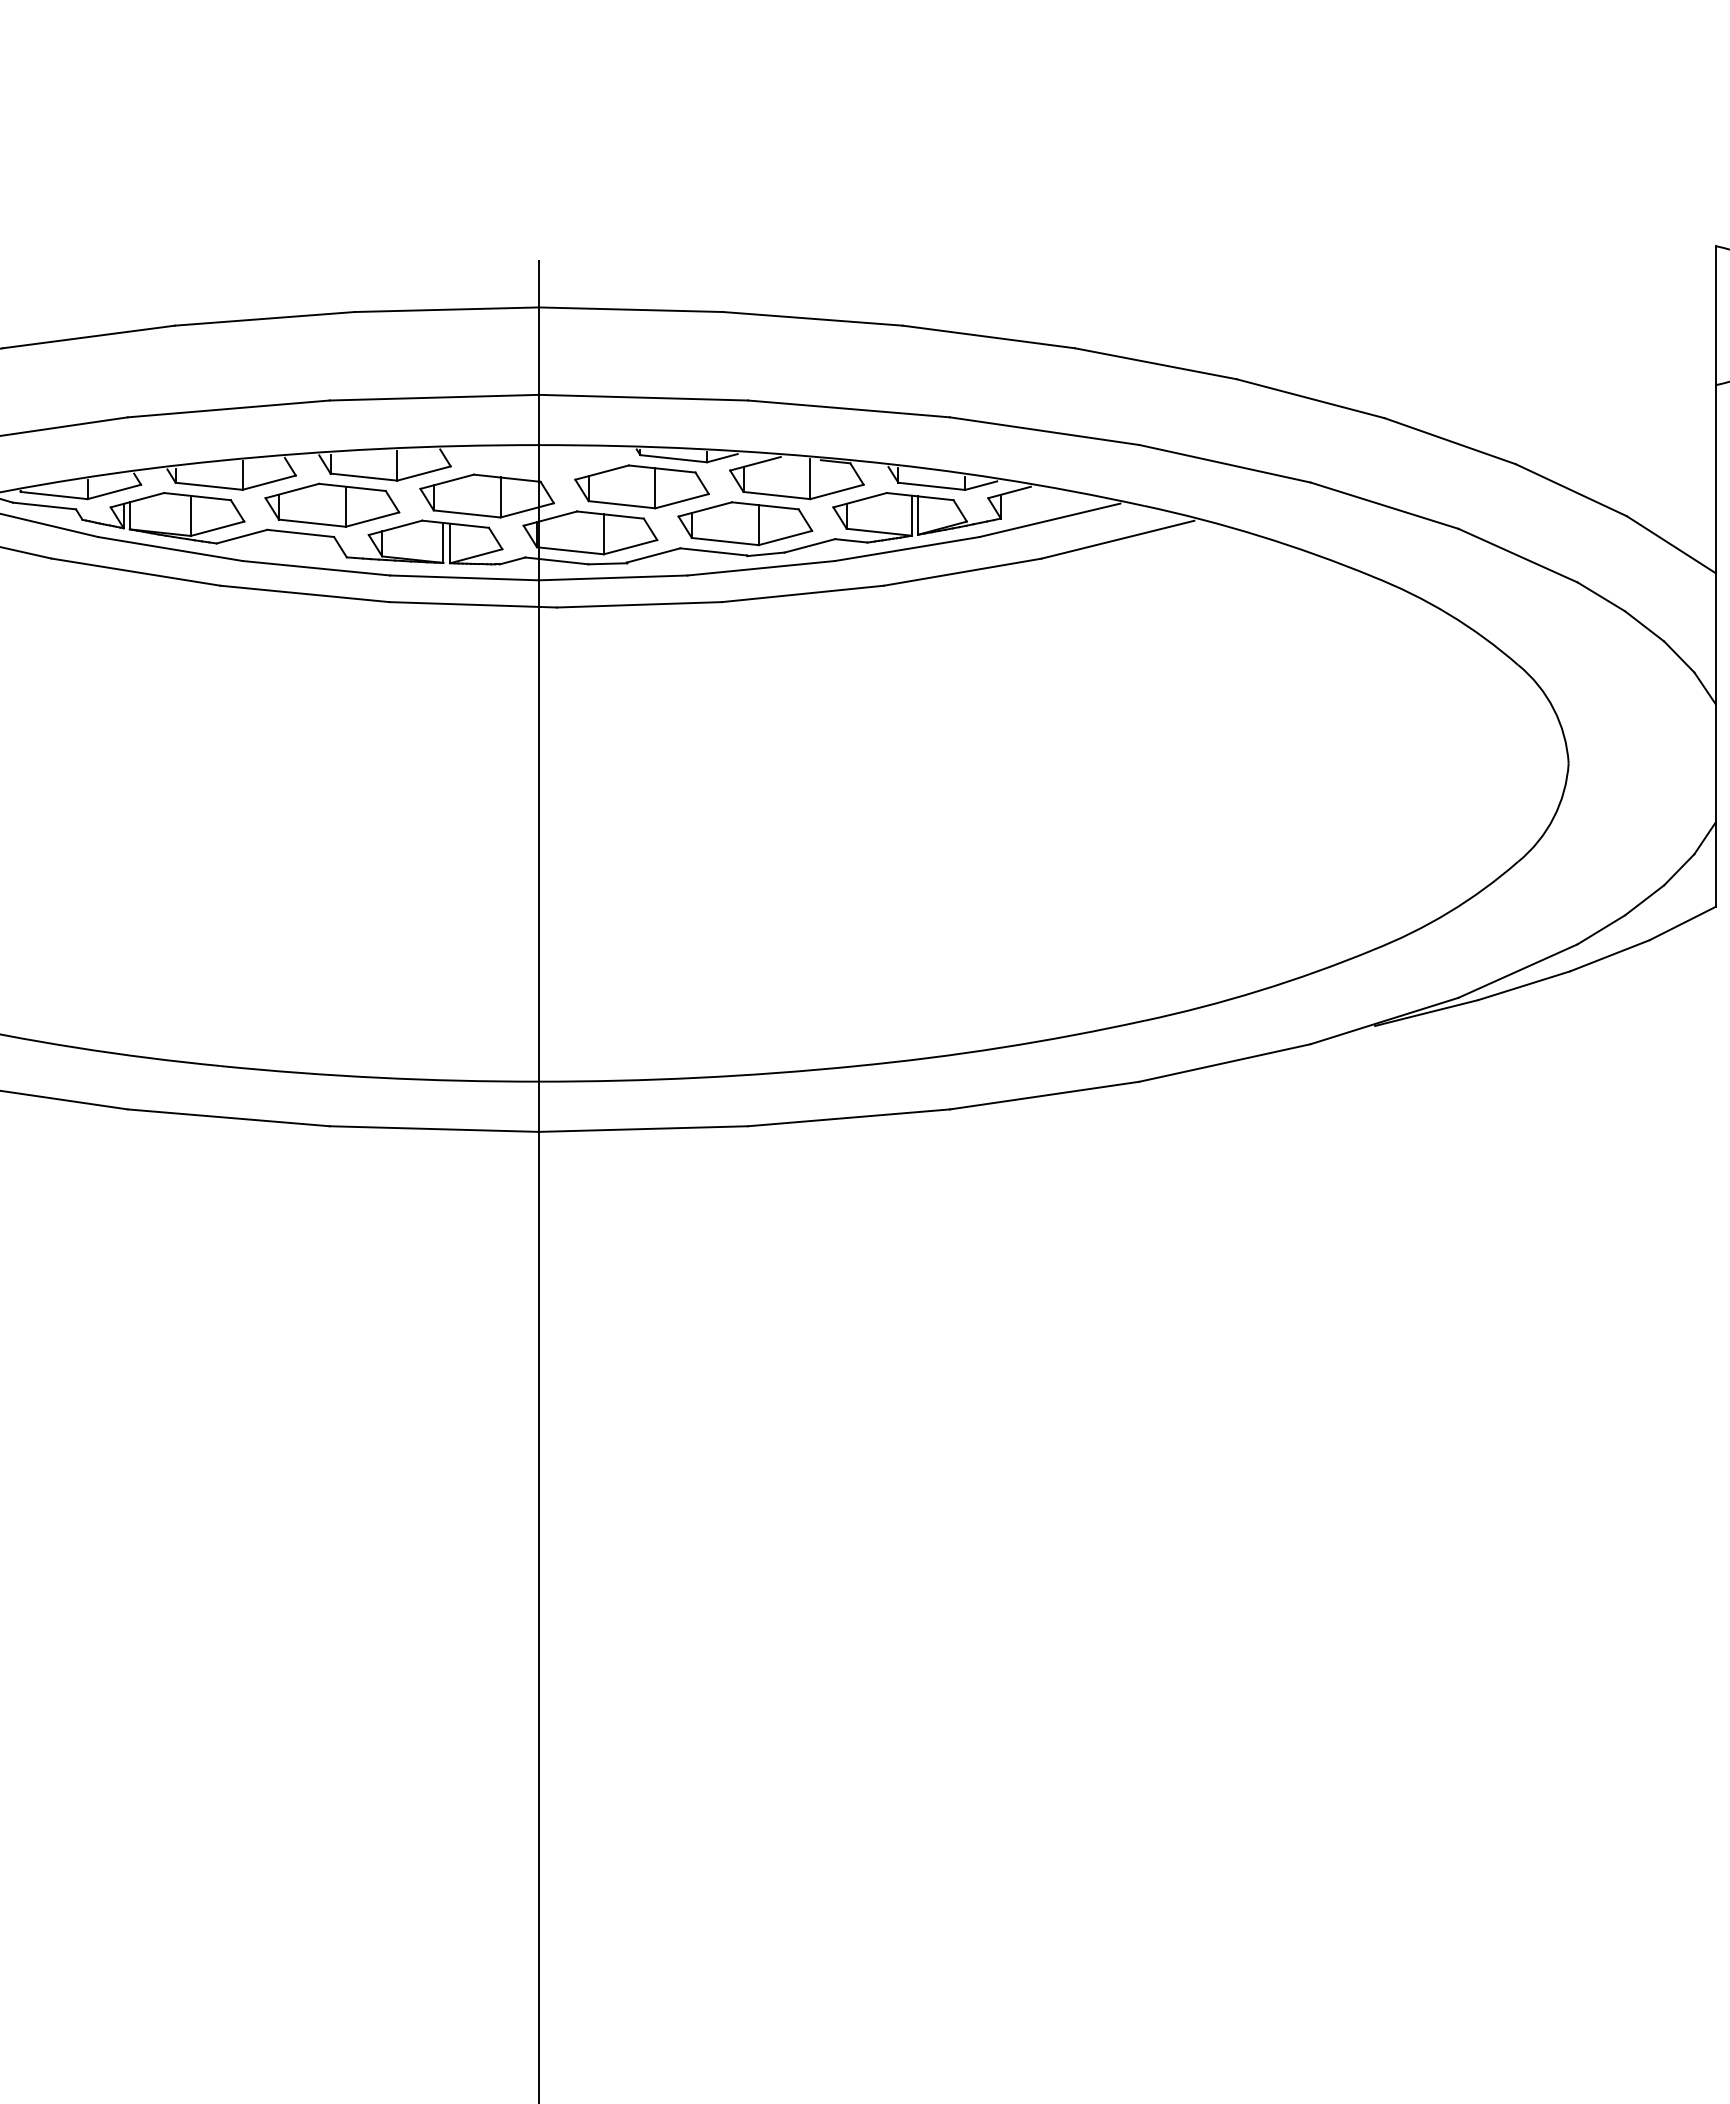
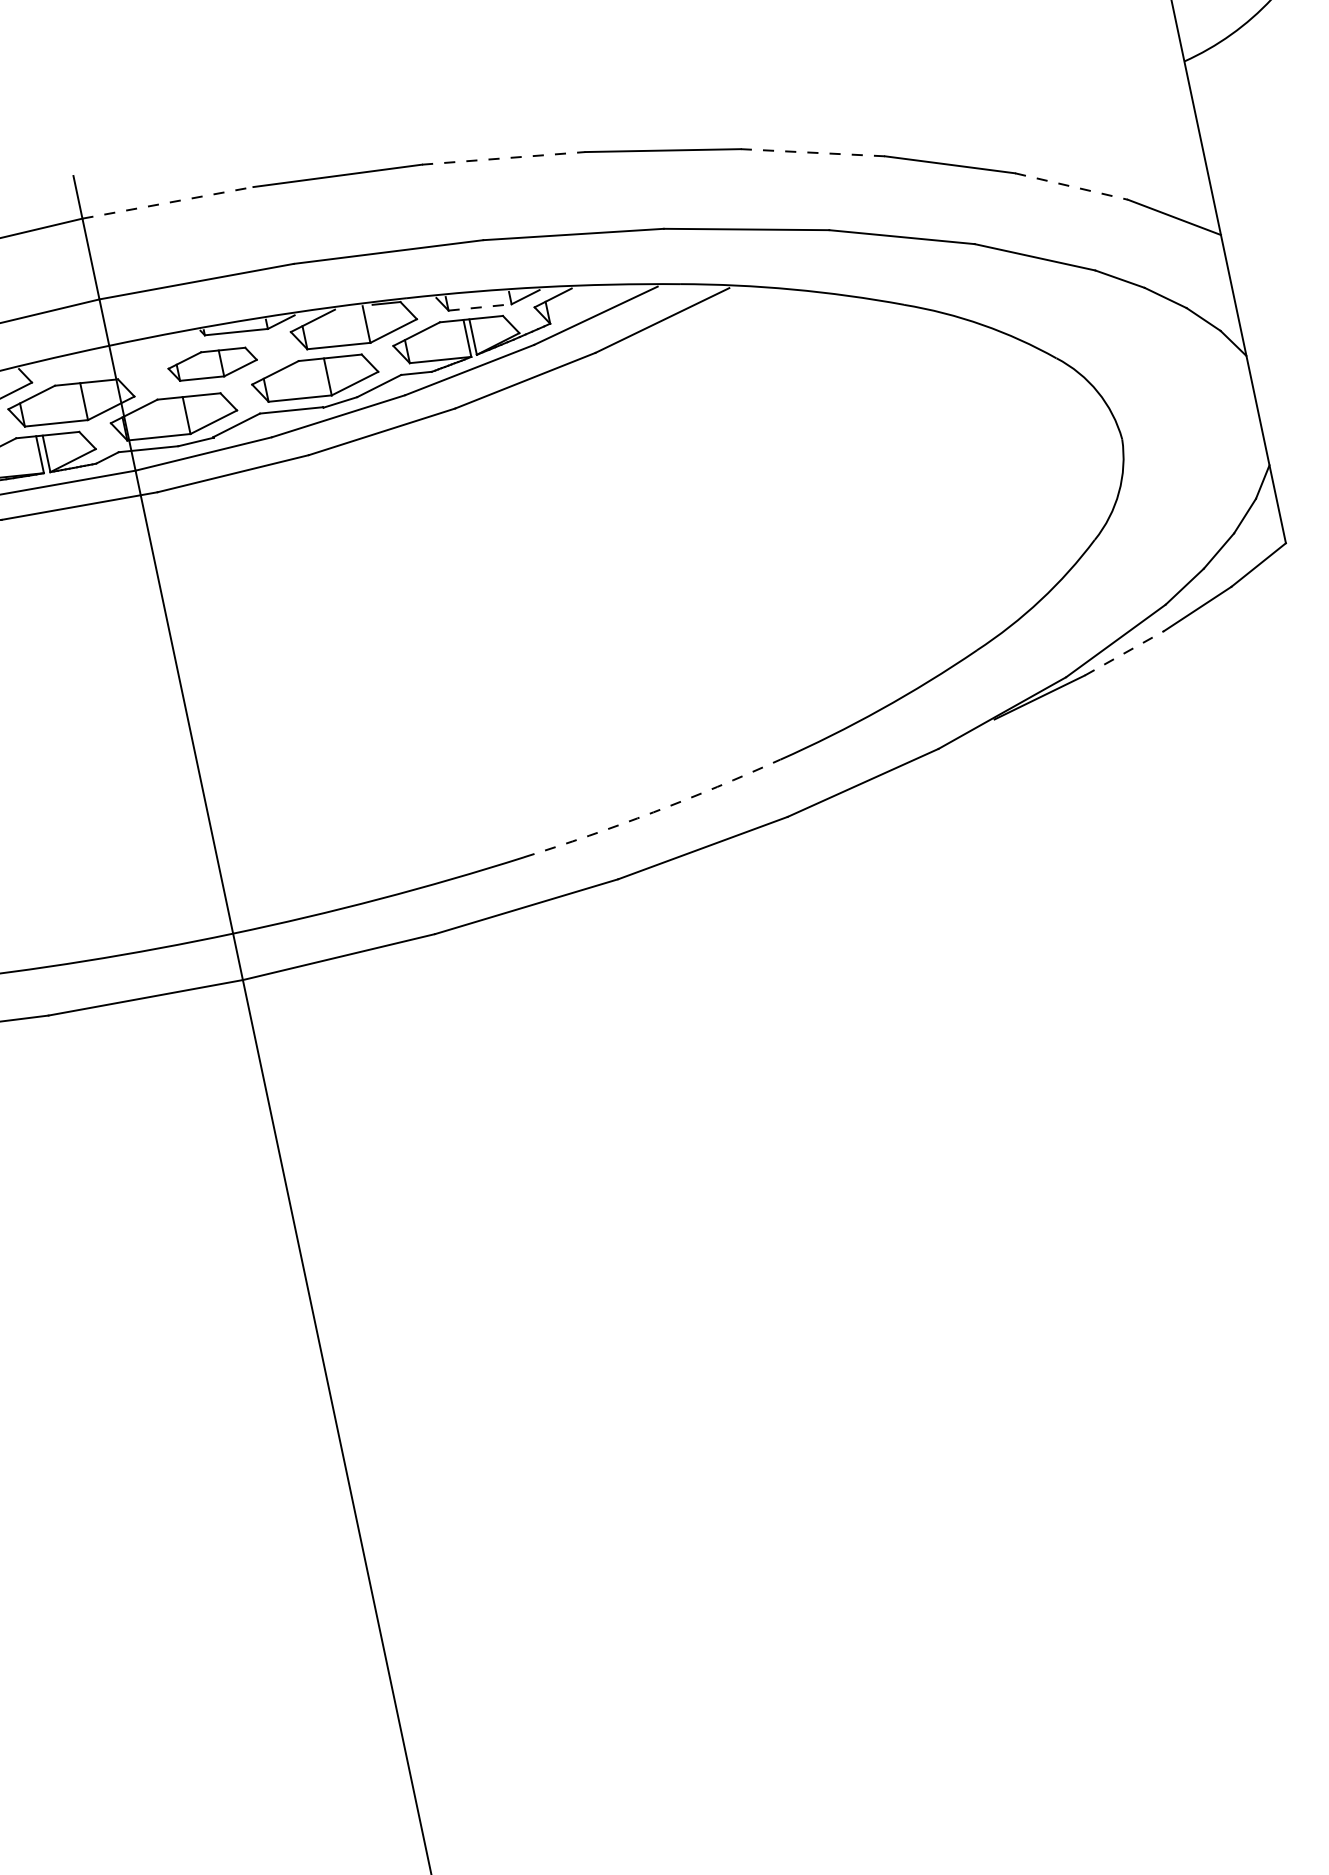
line: (631, 309) -> (168, 202), solid -> dashed
line: (988, 336) -> (503, 157), solid -> dashed
line: (1310, 398) -> (812, 152), solid -> dashed
part: (641, 486) -> (212, 364), size x0.7
line: (931, 486) -> (479, 307), solid -> dashed
line: (1571, 490) -> (1071, 186), solid -> dashed
line: (1524, 985) -> (1124, 653), solid -> dashed
arc: (1001, 1047) -> (653, 812), solid -> dashed

